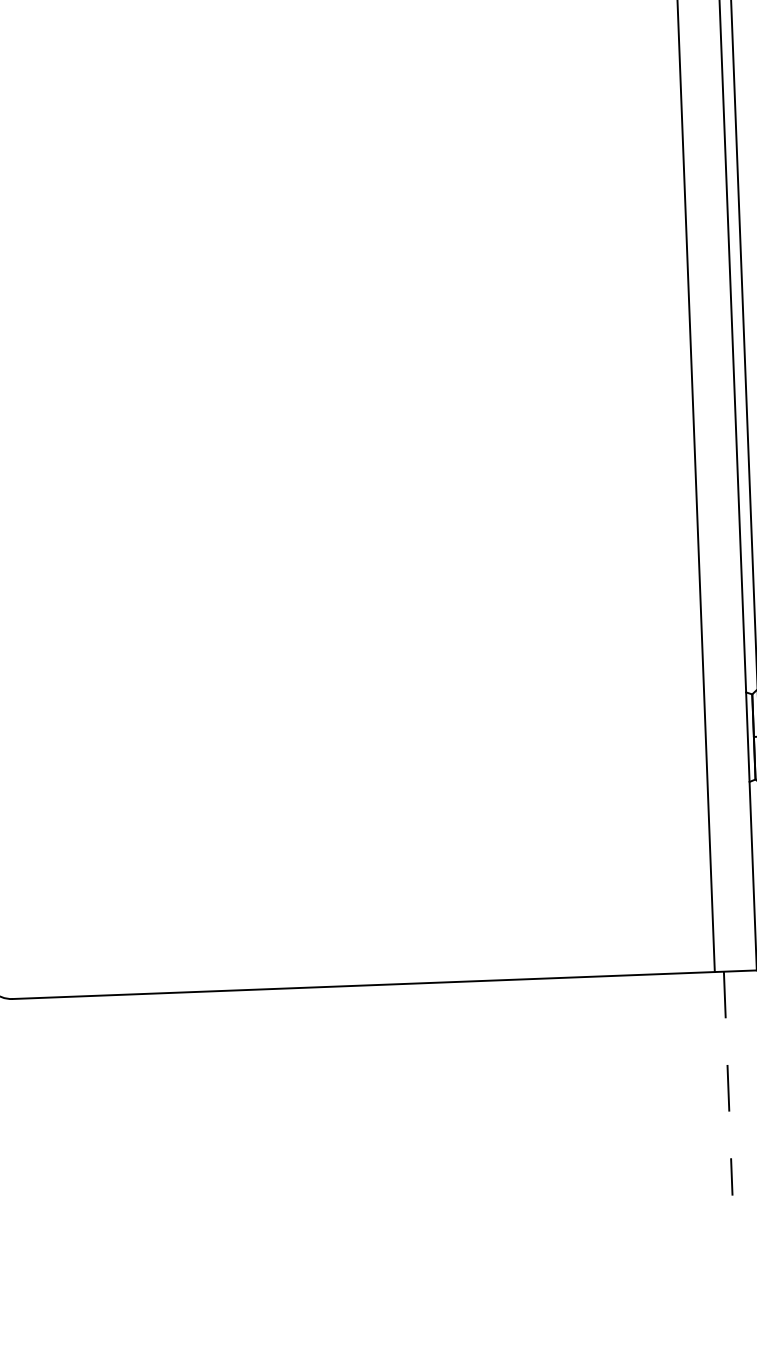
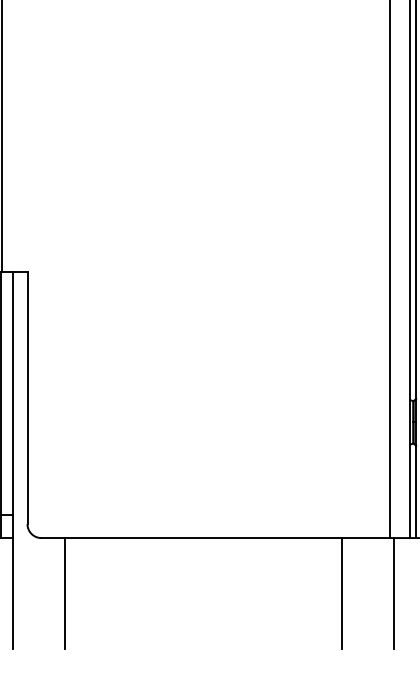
line: (728, 1083) -> (394, 593), dashed -> solid
line: (624, 1087) -> (342, 593), added
line: (65, 1108) -> (65, 593), added

